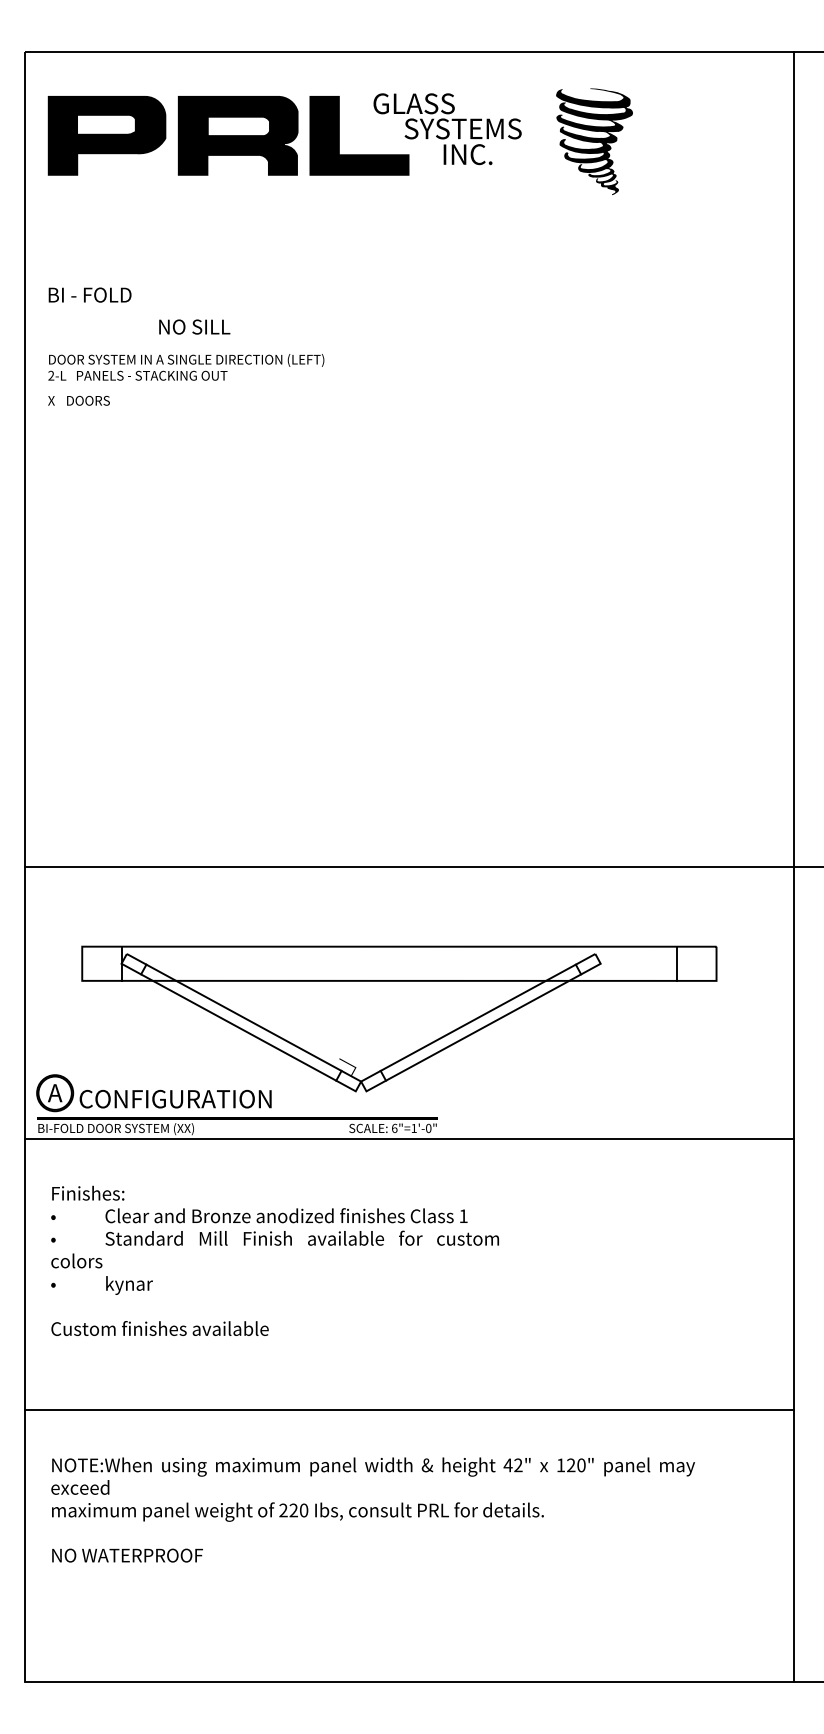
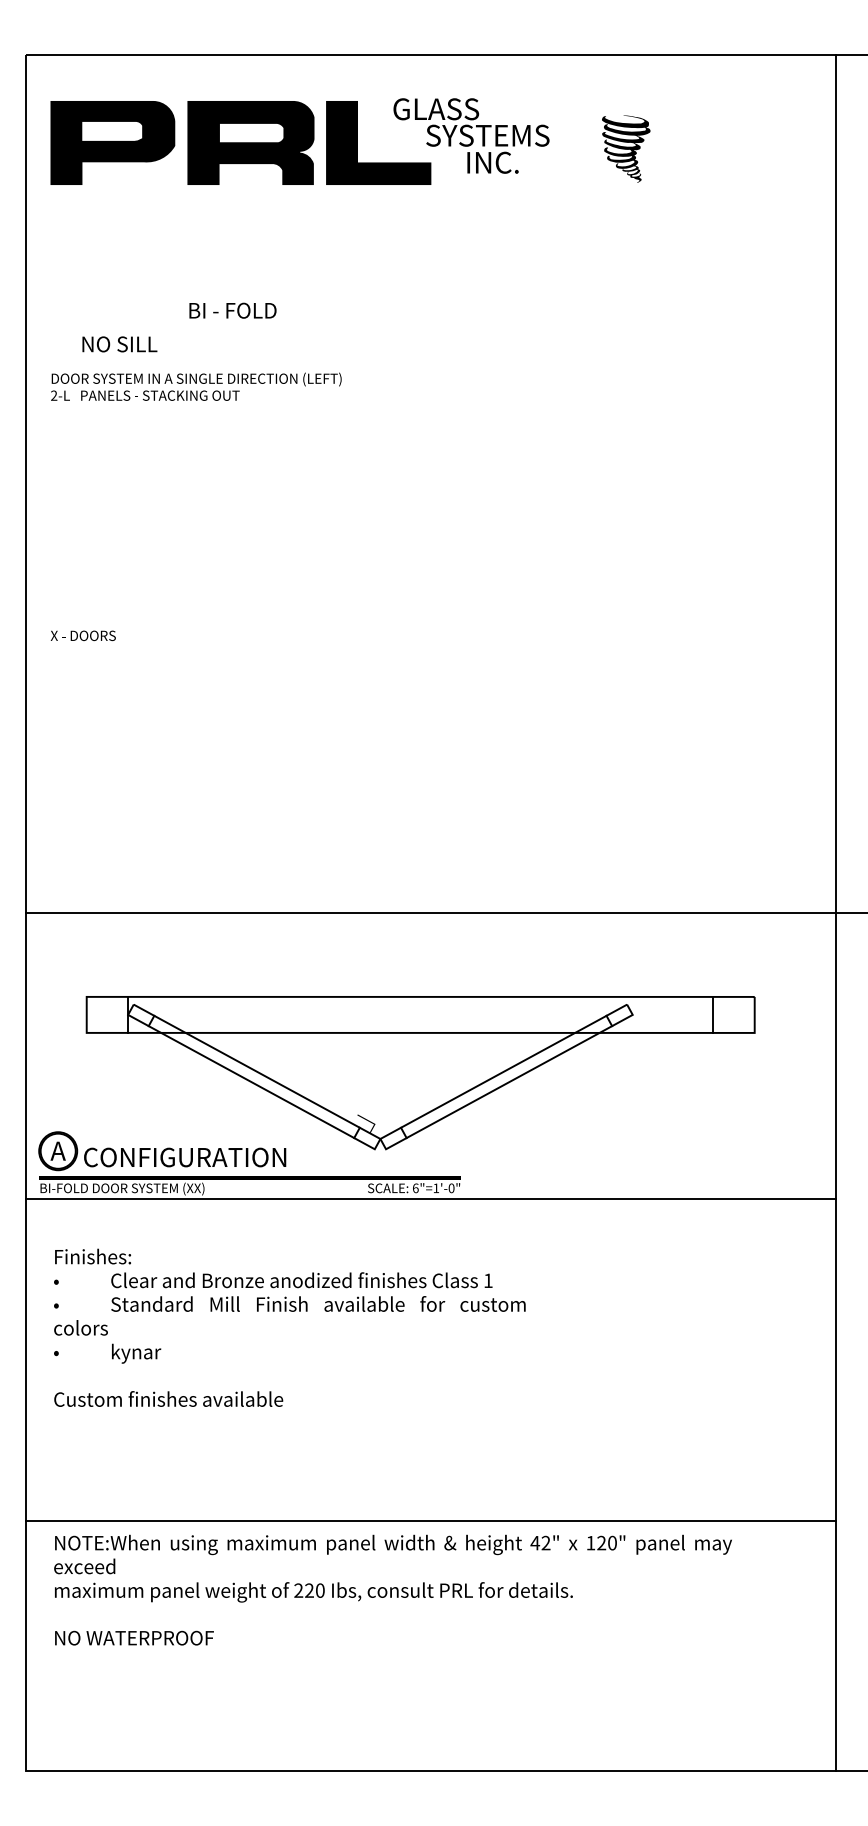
part: (594, 141) -> (626, 148), size x0.6
text: (89, 294) -> (232, 310), moved
text: (194, 326) -> (119, 343), moved
text: (78, 400) -> (82, 635), moved
line: (408, 1410) -> (430, 1521), moved

